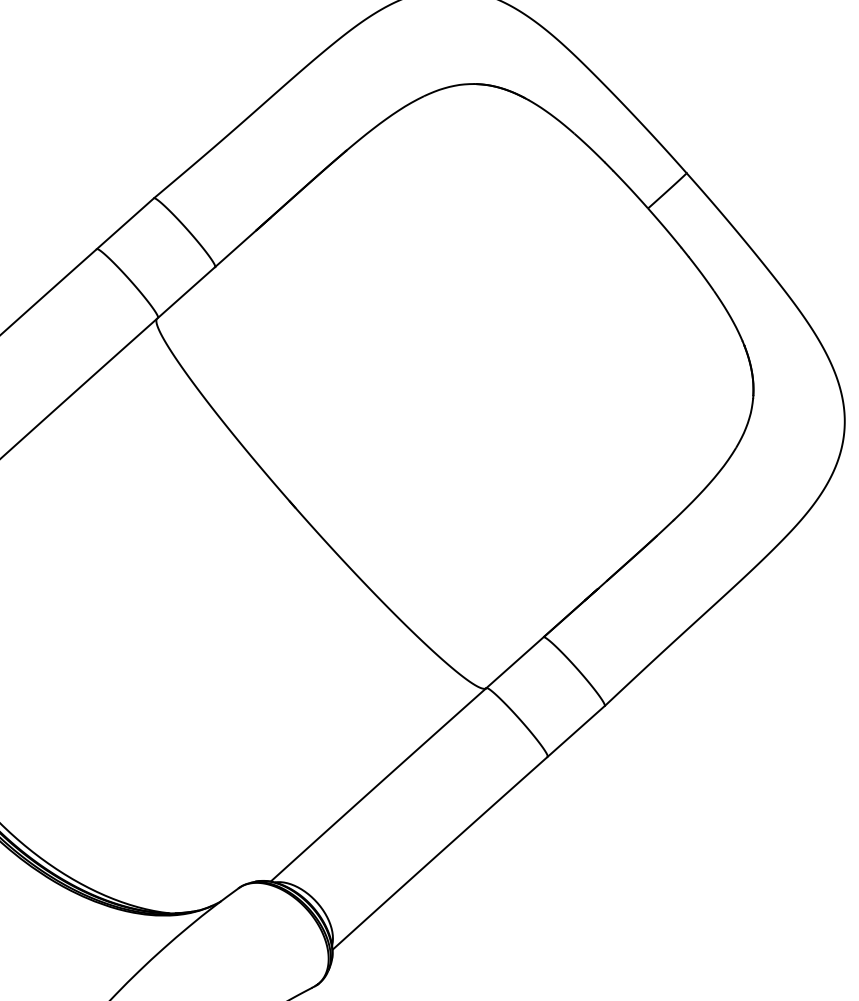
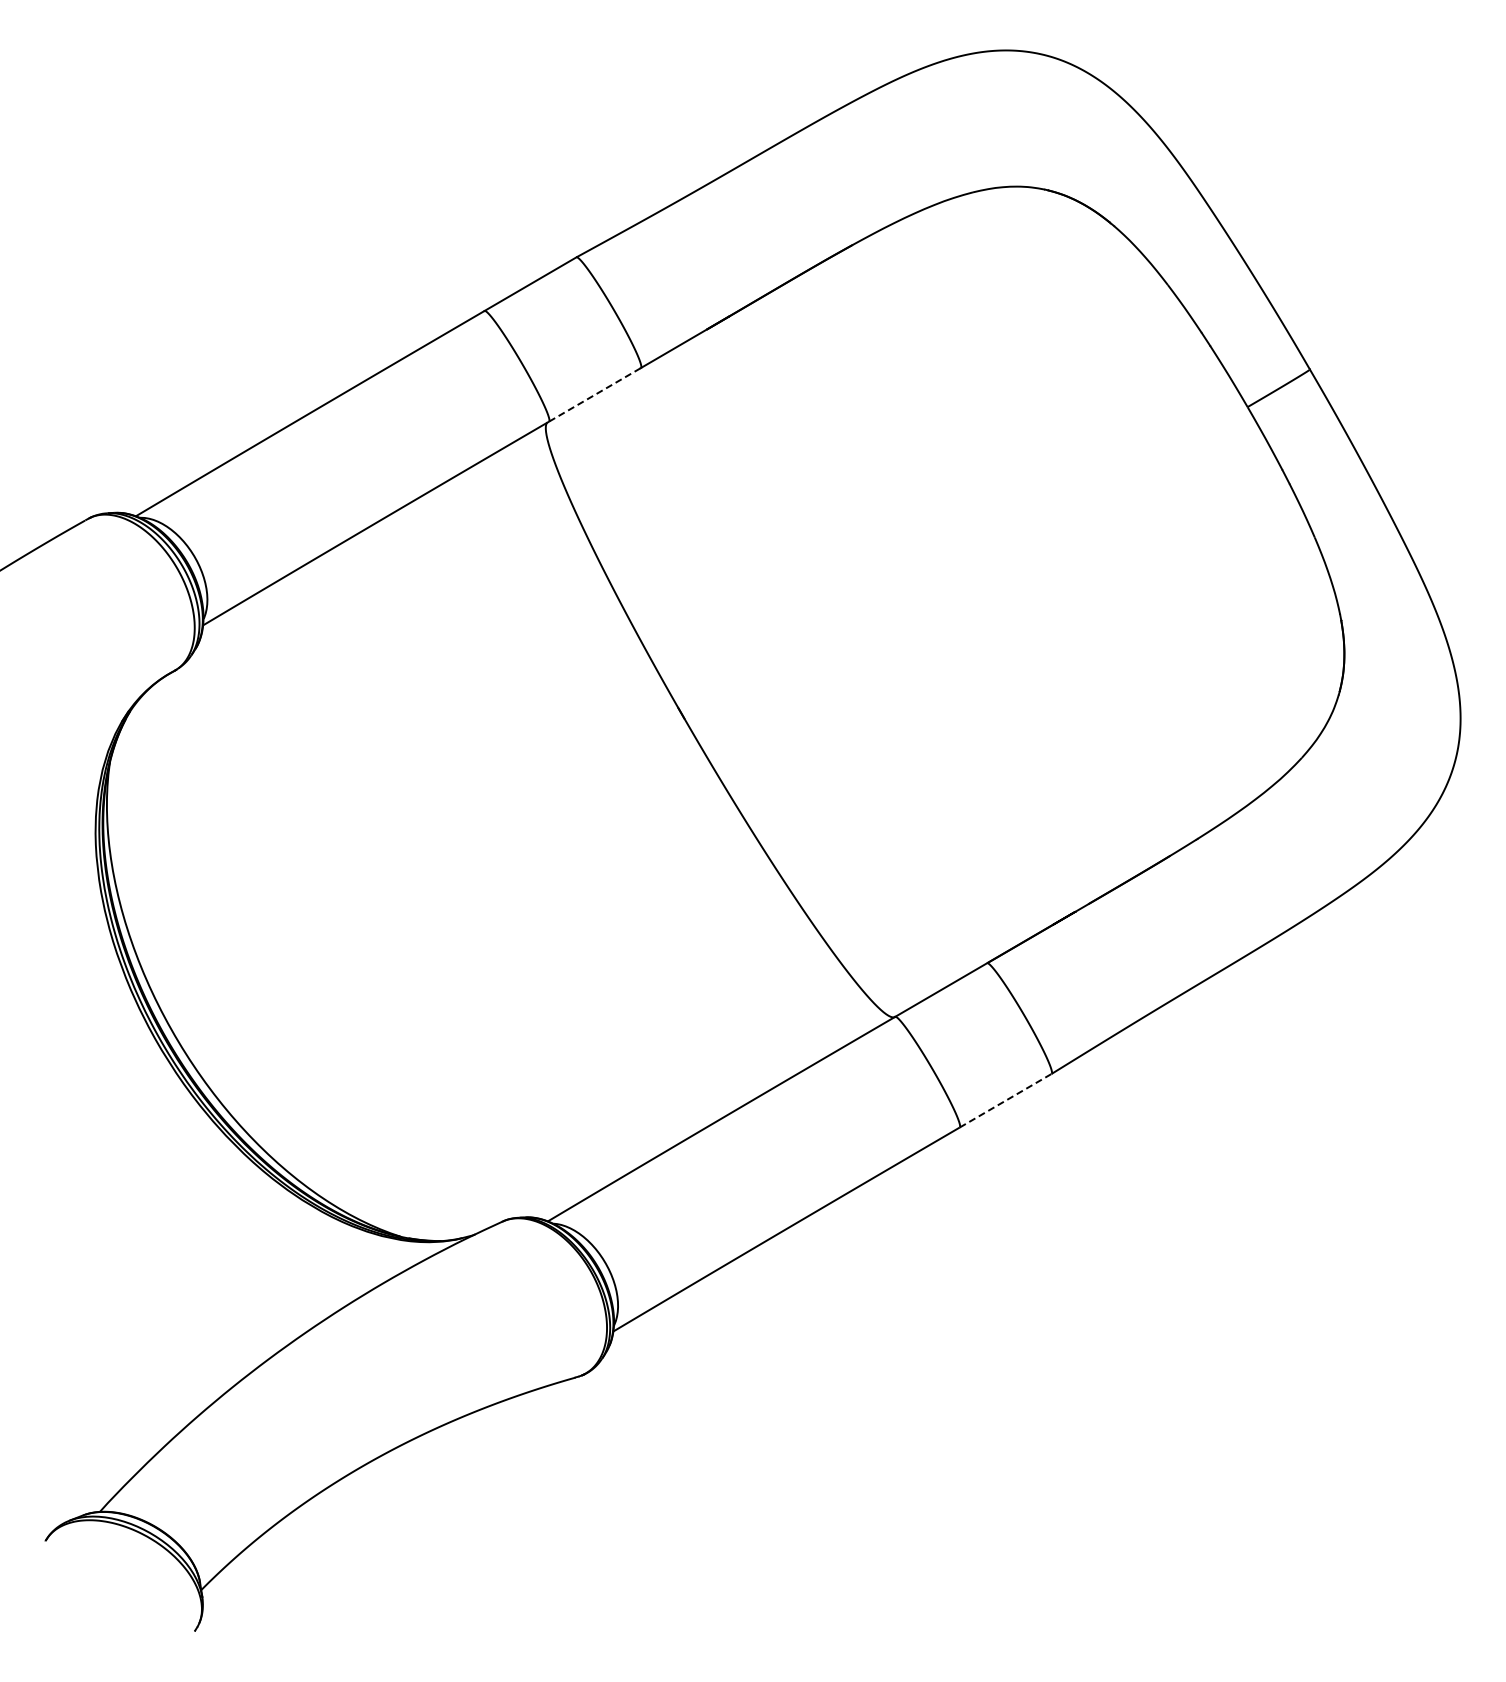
line: (186, 292) -> (595, 394), solid -> dashed
line: (576, 731) -> (1006, 1100), solid -> dashed

